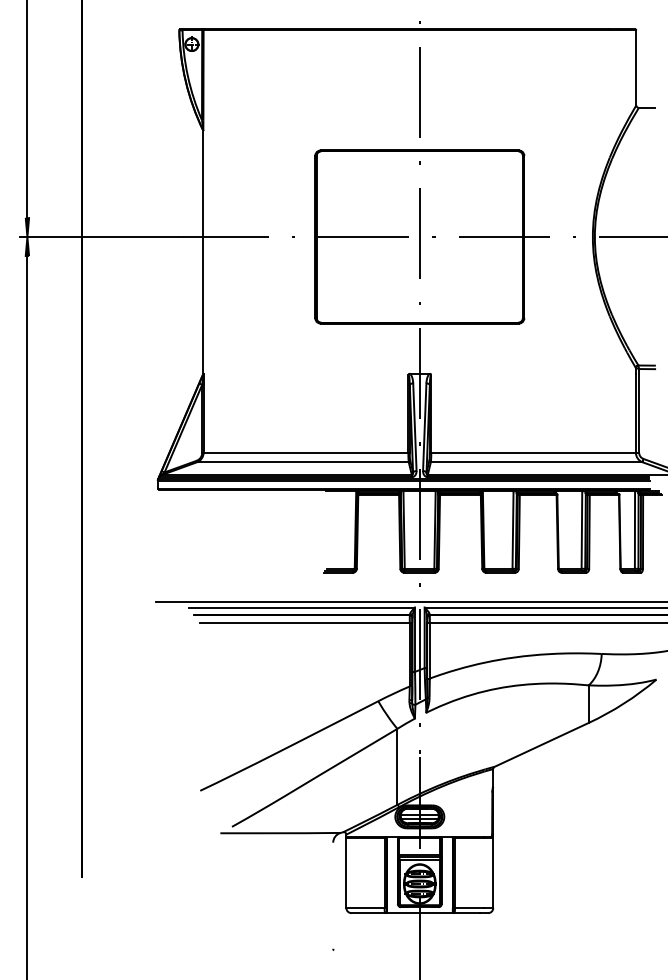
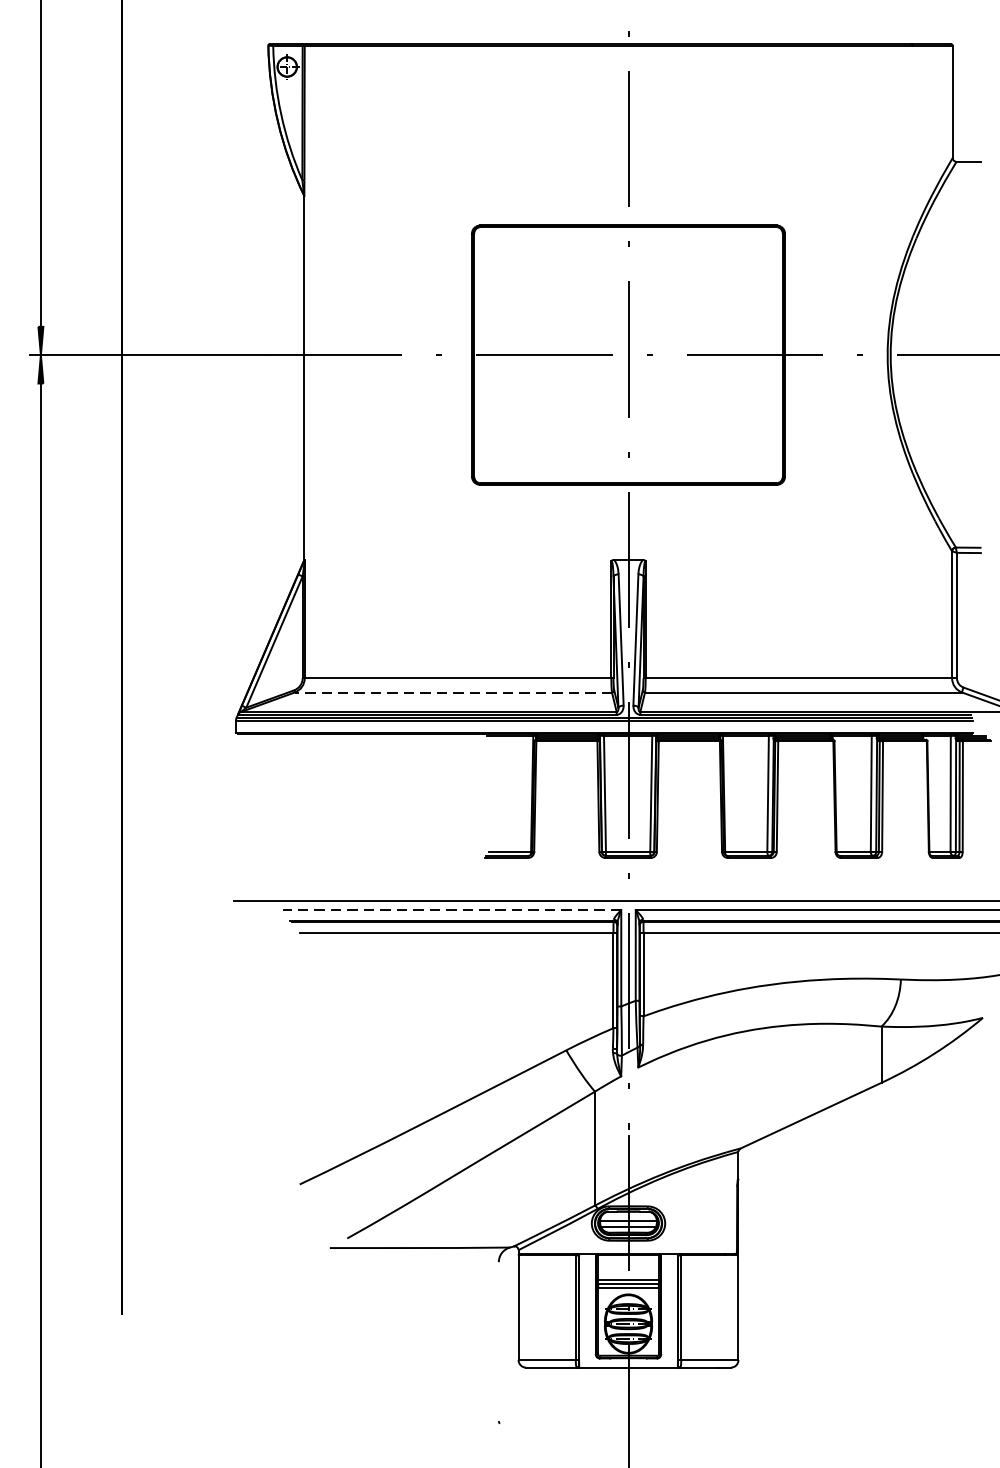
line: (302, 462) -> (452, 692), solid -> dashed
line: (301, 607) -> (451, 909), solid -> dashed

